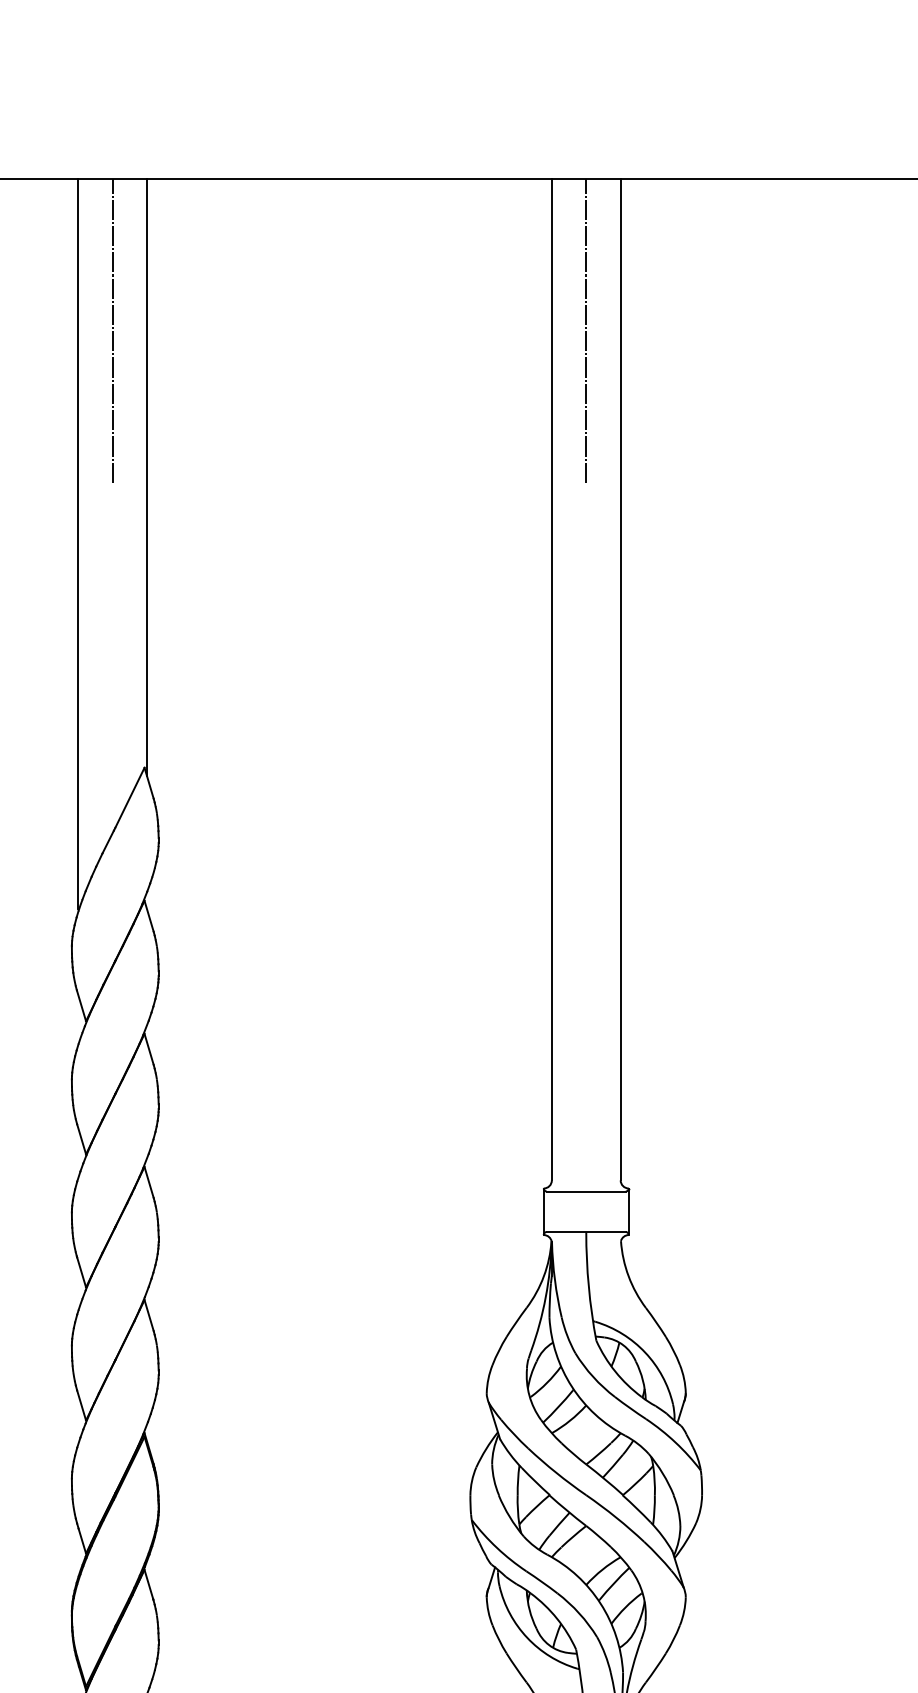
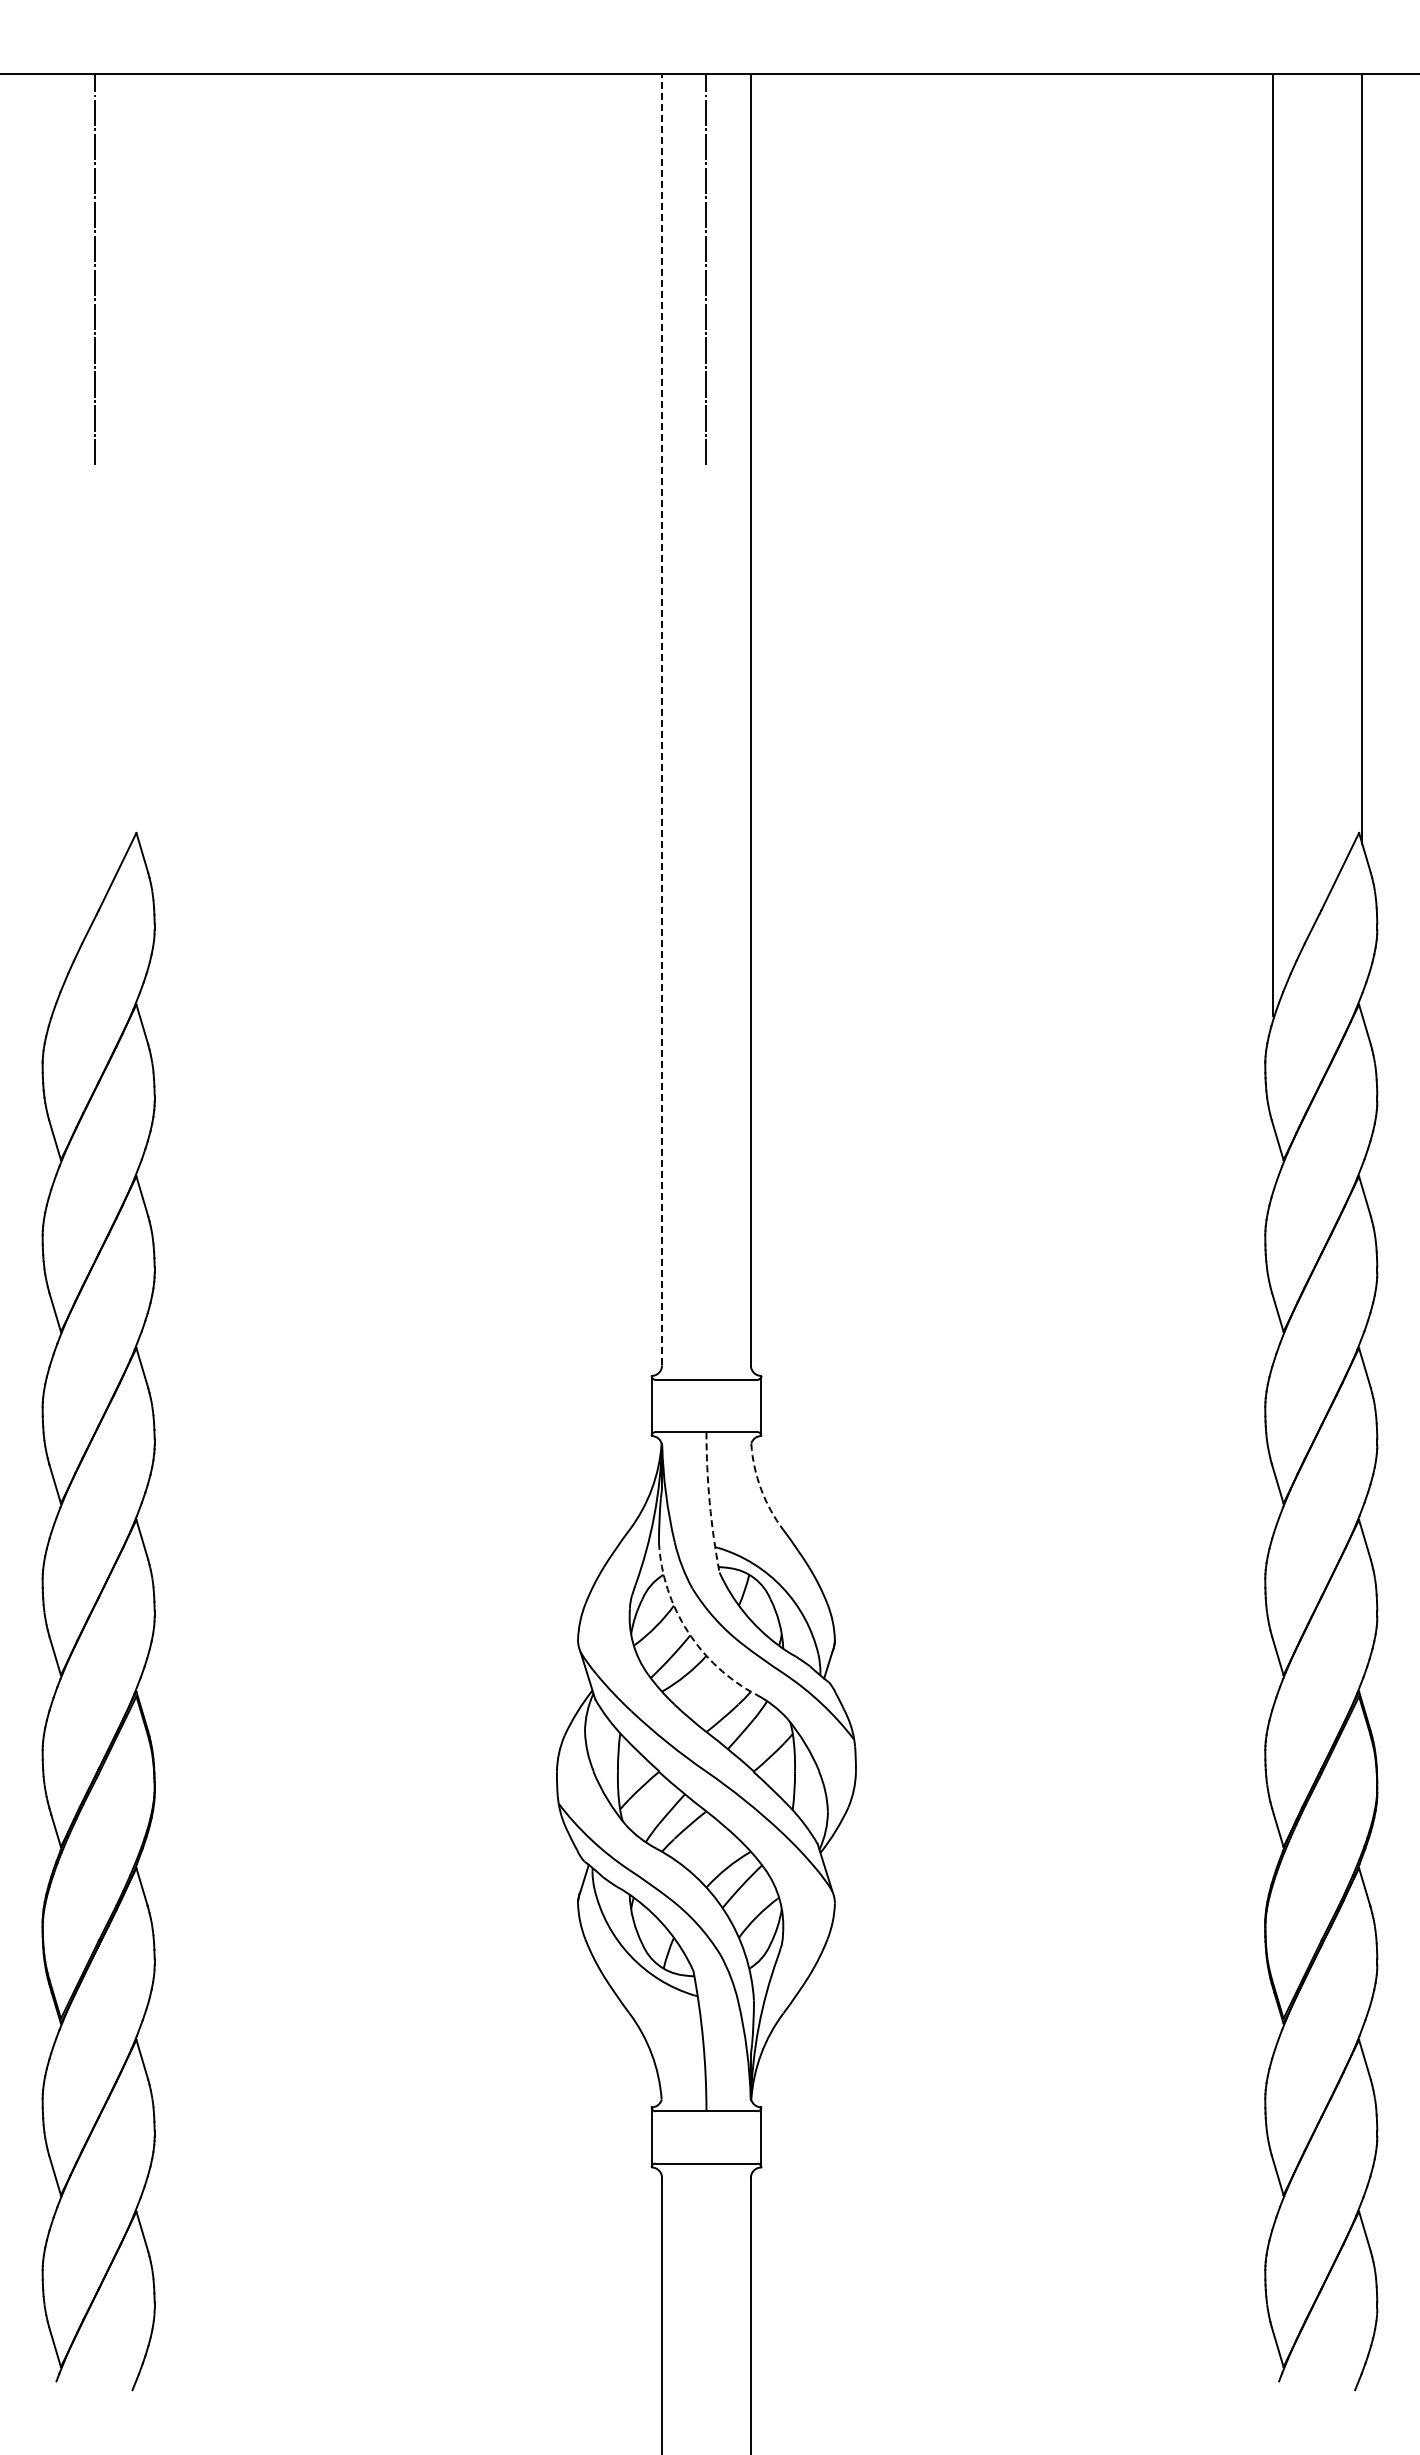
line: (146, 477) -> (139, 458), removed
line: (77, 544) -> (50, 544), removed
line: (552, 679) -> (662, 719), solid -> dashed
arc: (628, 1276) -> (761, 1489), solid -> dashed
arc: (588, 1286) -> (709, 1502), solid -> dashed
arc: (571, 1386) -> (687, 1631), solid -> dashed

